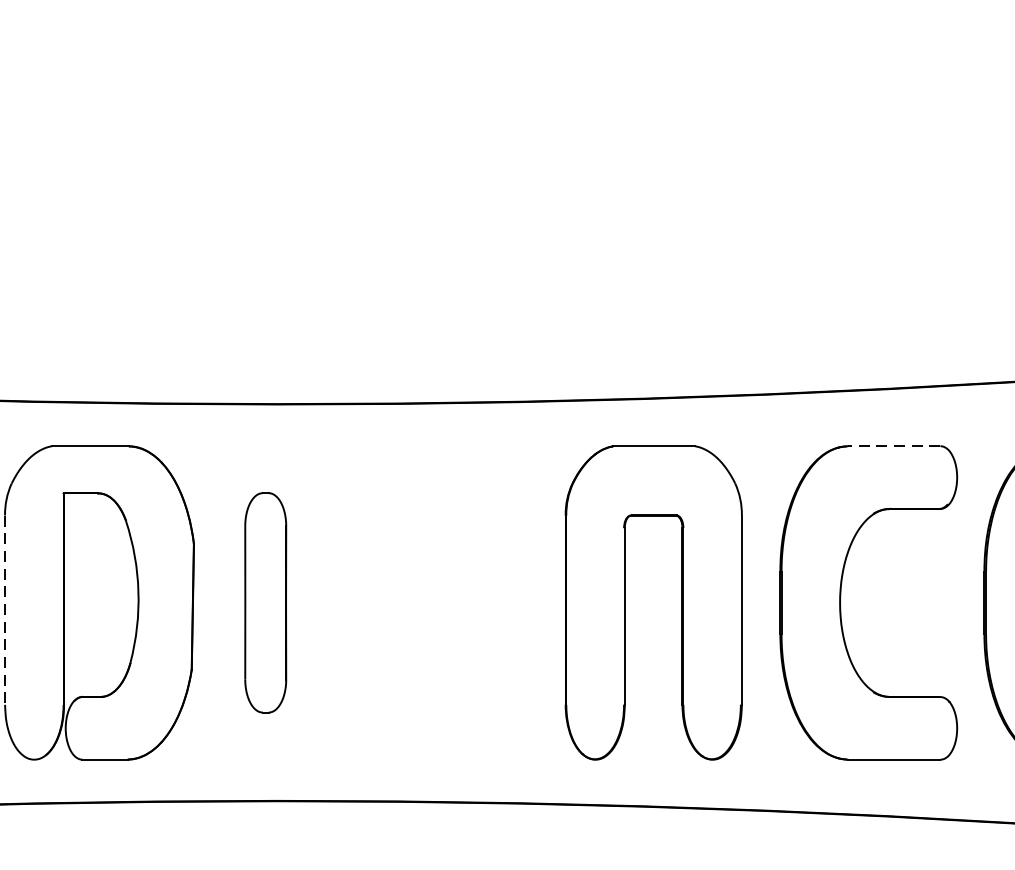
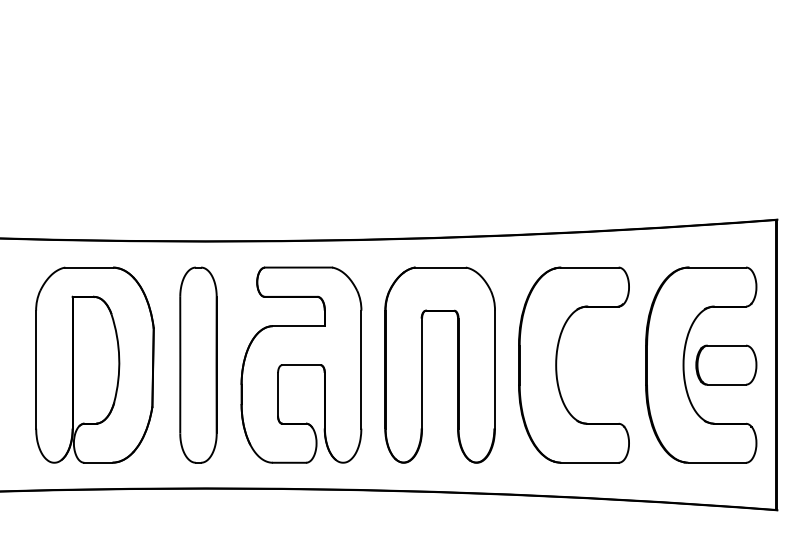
line: (895, 446) -> (590, 267), dashed -> solid
part: (265, 601) -> (198, 364), size x1.43
part: (431, 601) -> (301, 364), added
line: (5, 609) -> (36, 369), dashed -> solid

